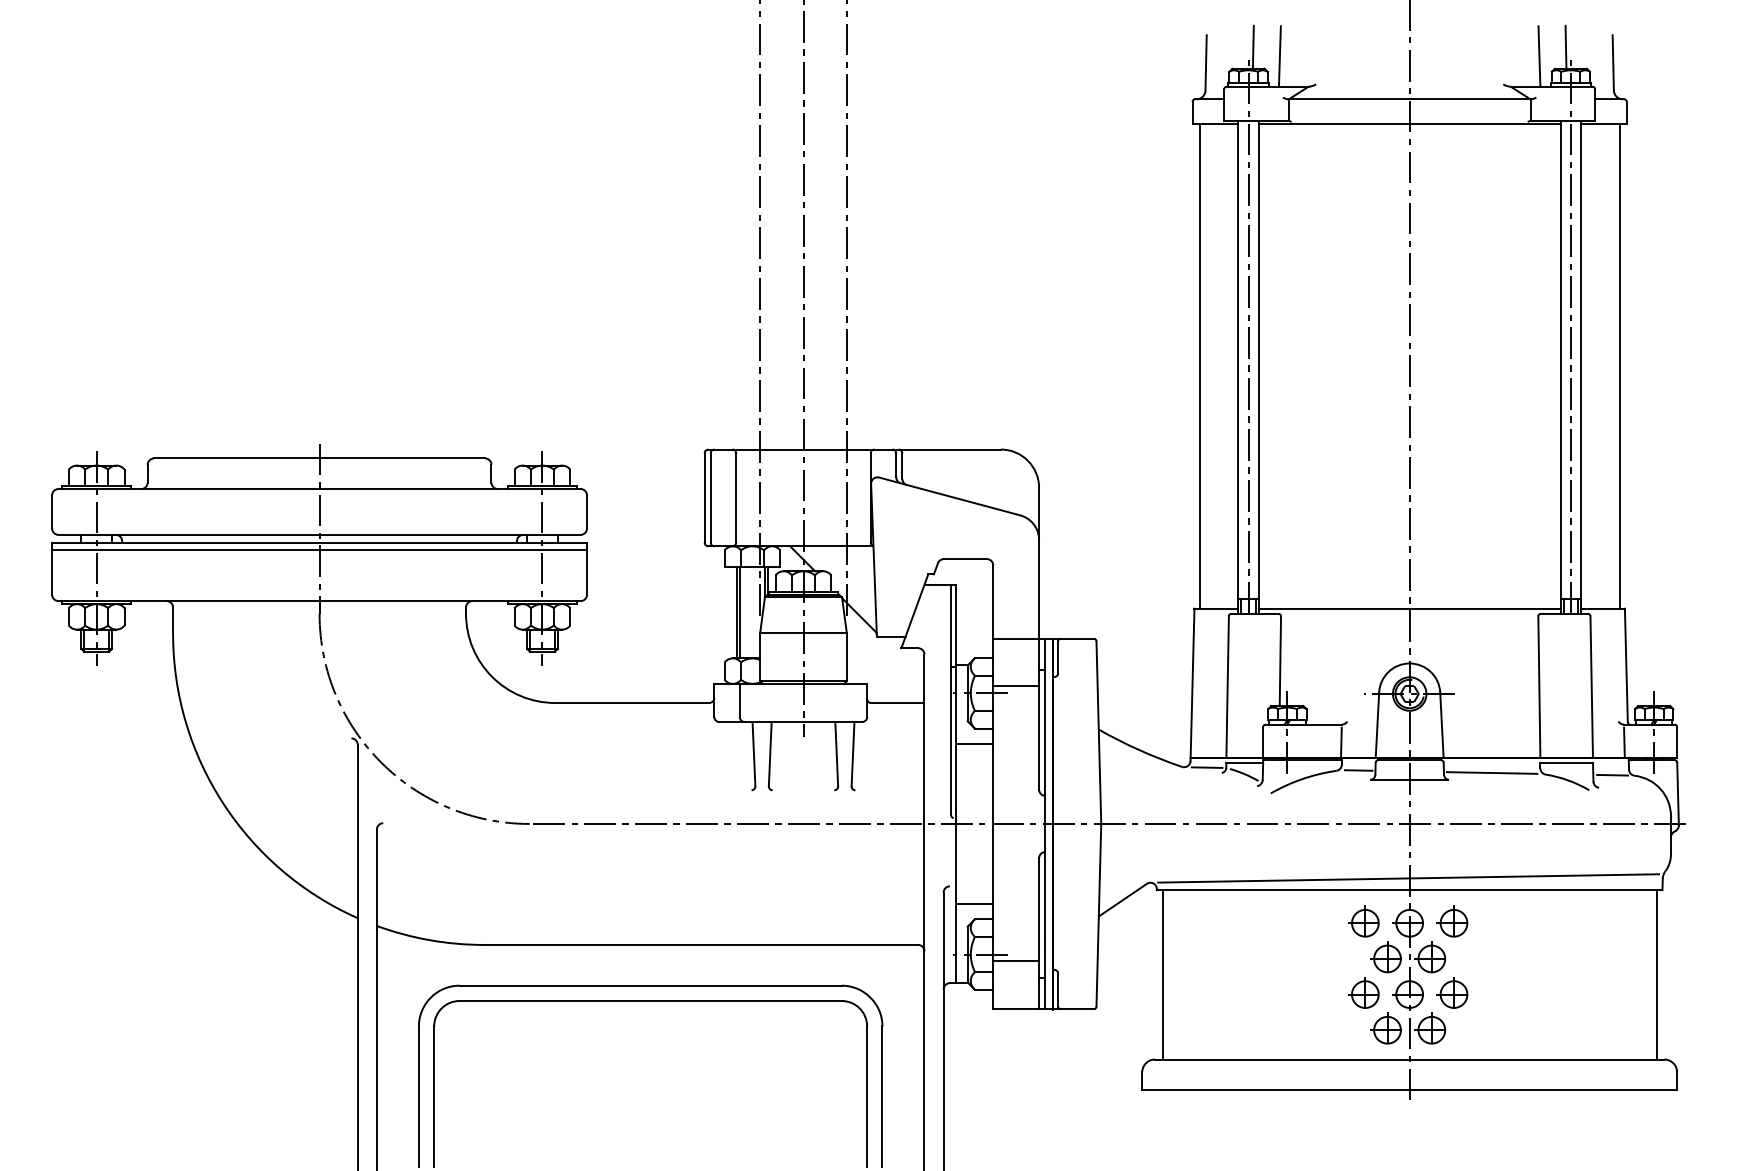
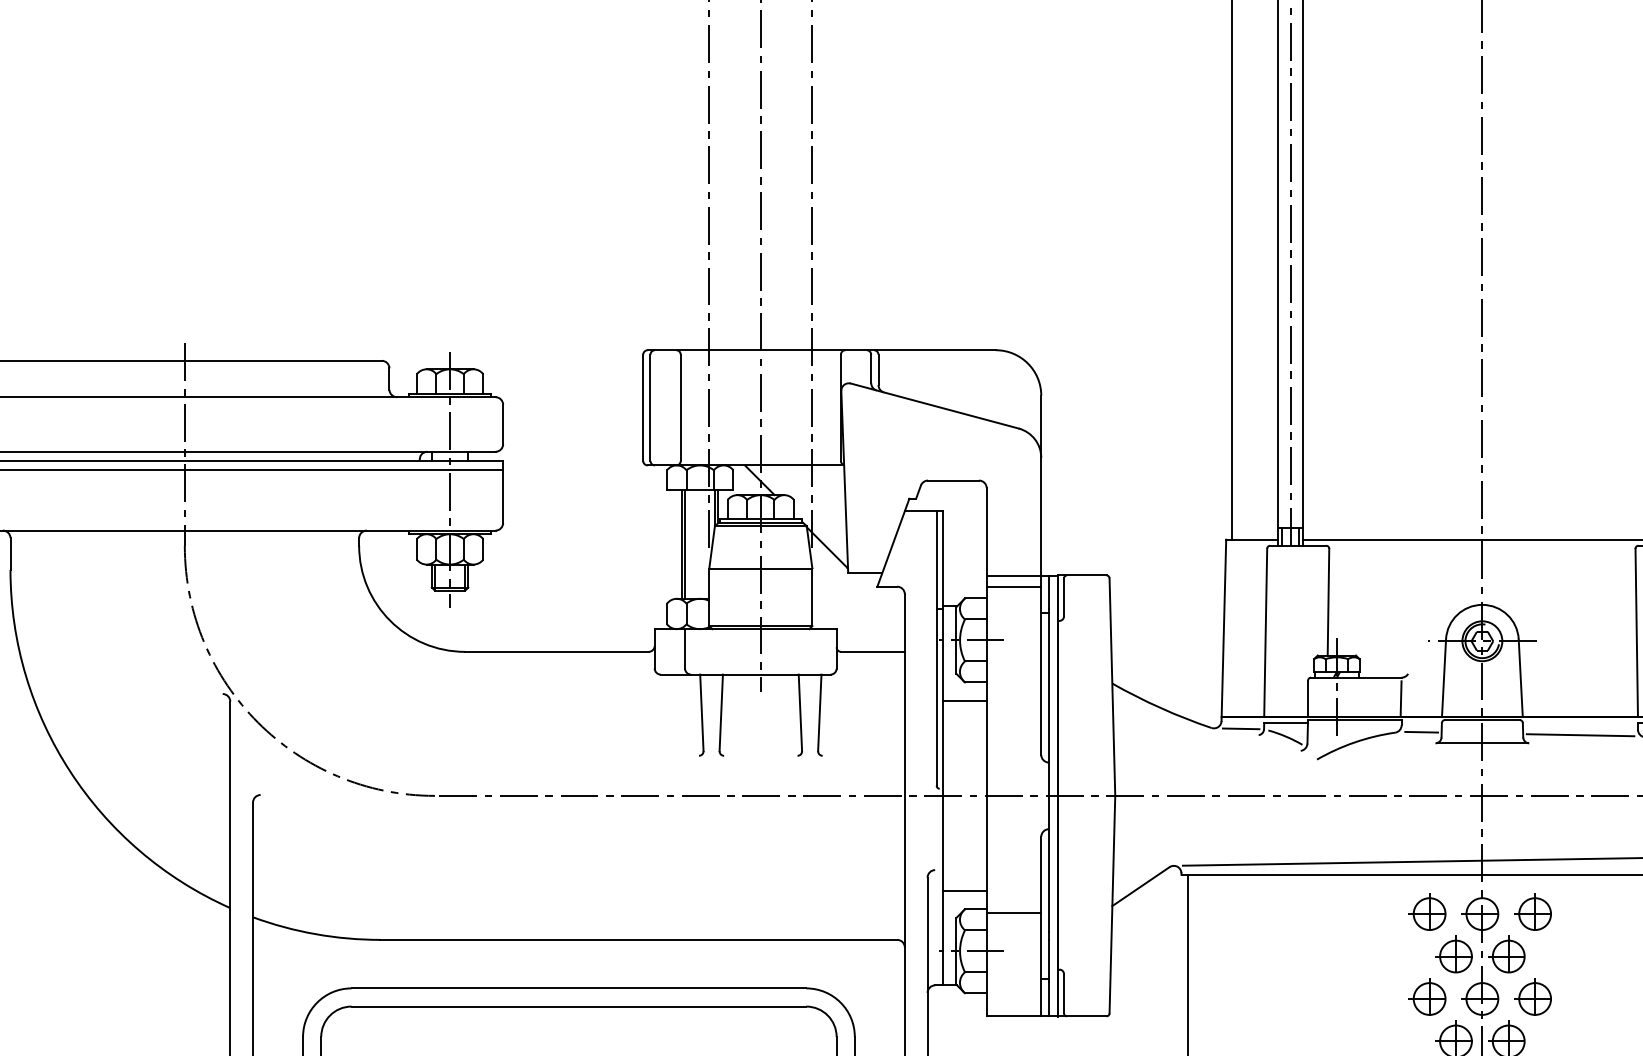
line: (1016, 686) -> (1014, 587), moved
line: (1016, 961) -> (1014, 913), moved

